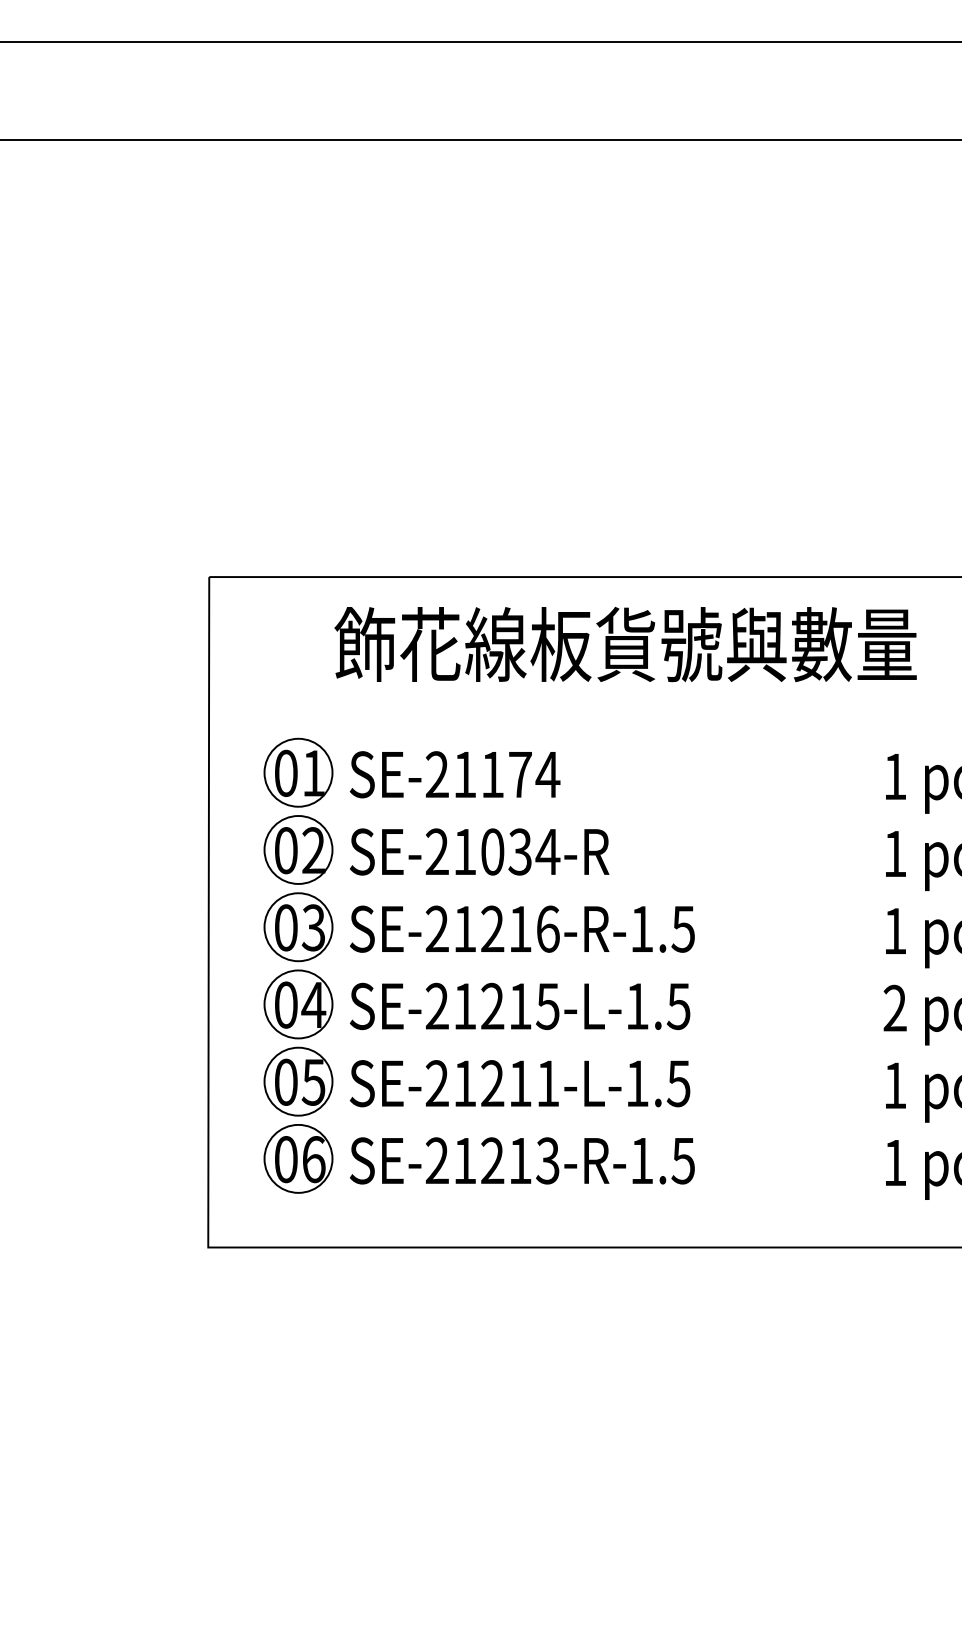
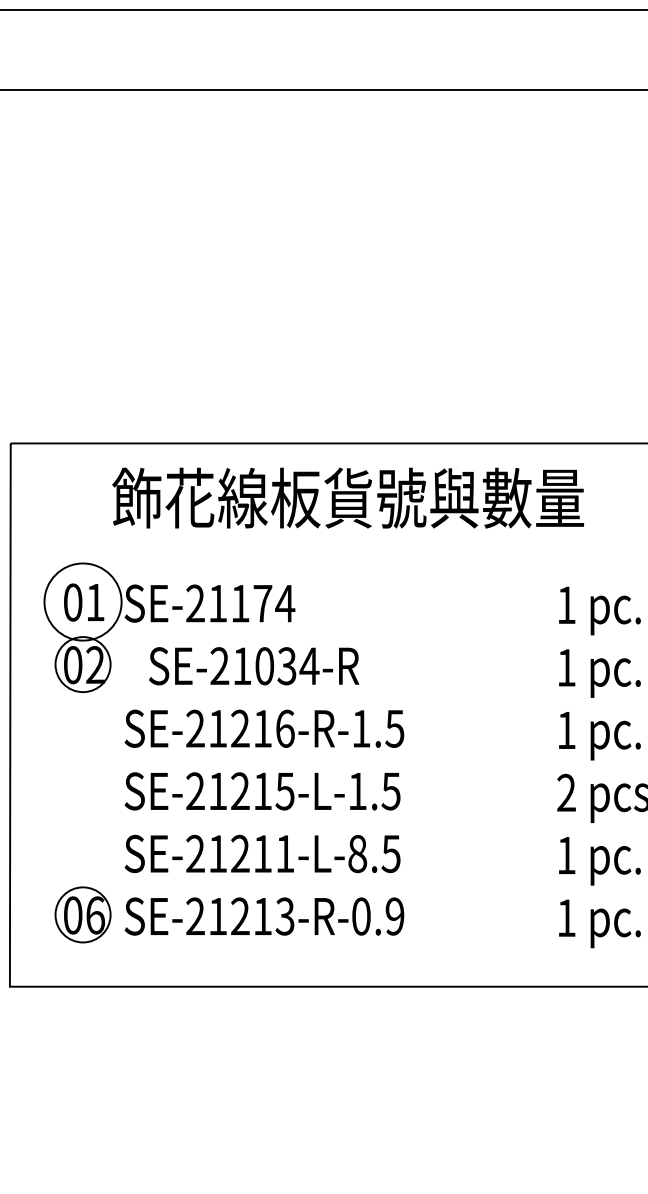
circle: (298, 772) -> (83, 601), size x1.4
text: (479, 851) -> (254, 665), moved
part: (298, 1004) -> (83, 789), removed
text: (637, 1083) -> (357, 853), SE-21211-L-1.5 -> SE-21211-L-8.5
text: (662, 1160) -> (377, 916), SE-21213-R-1.5 -> SE-21213-R-0.9

